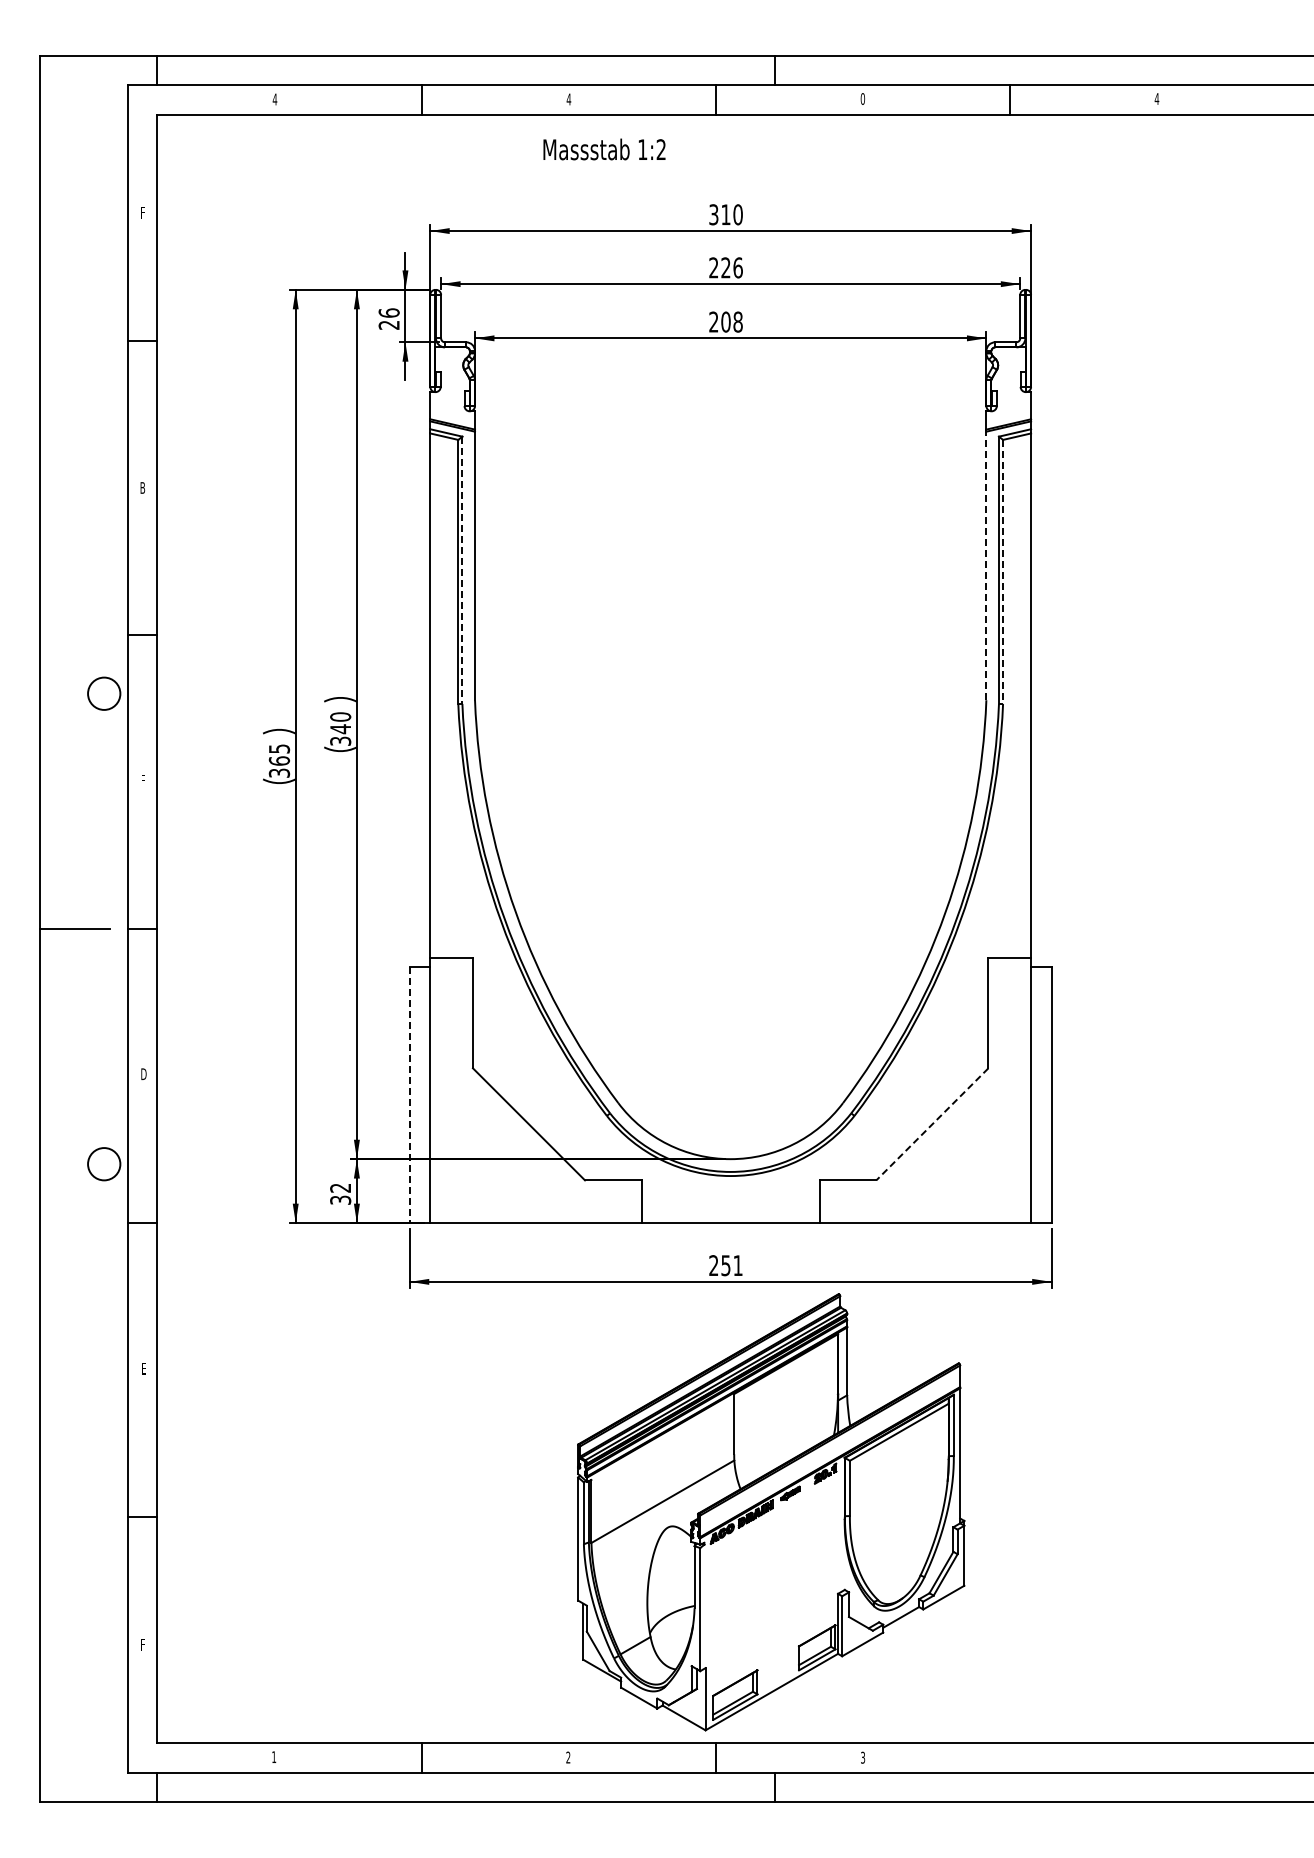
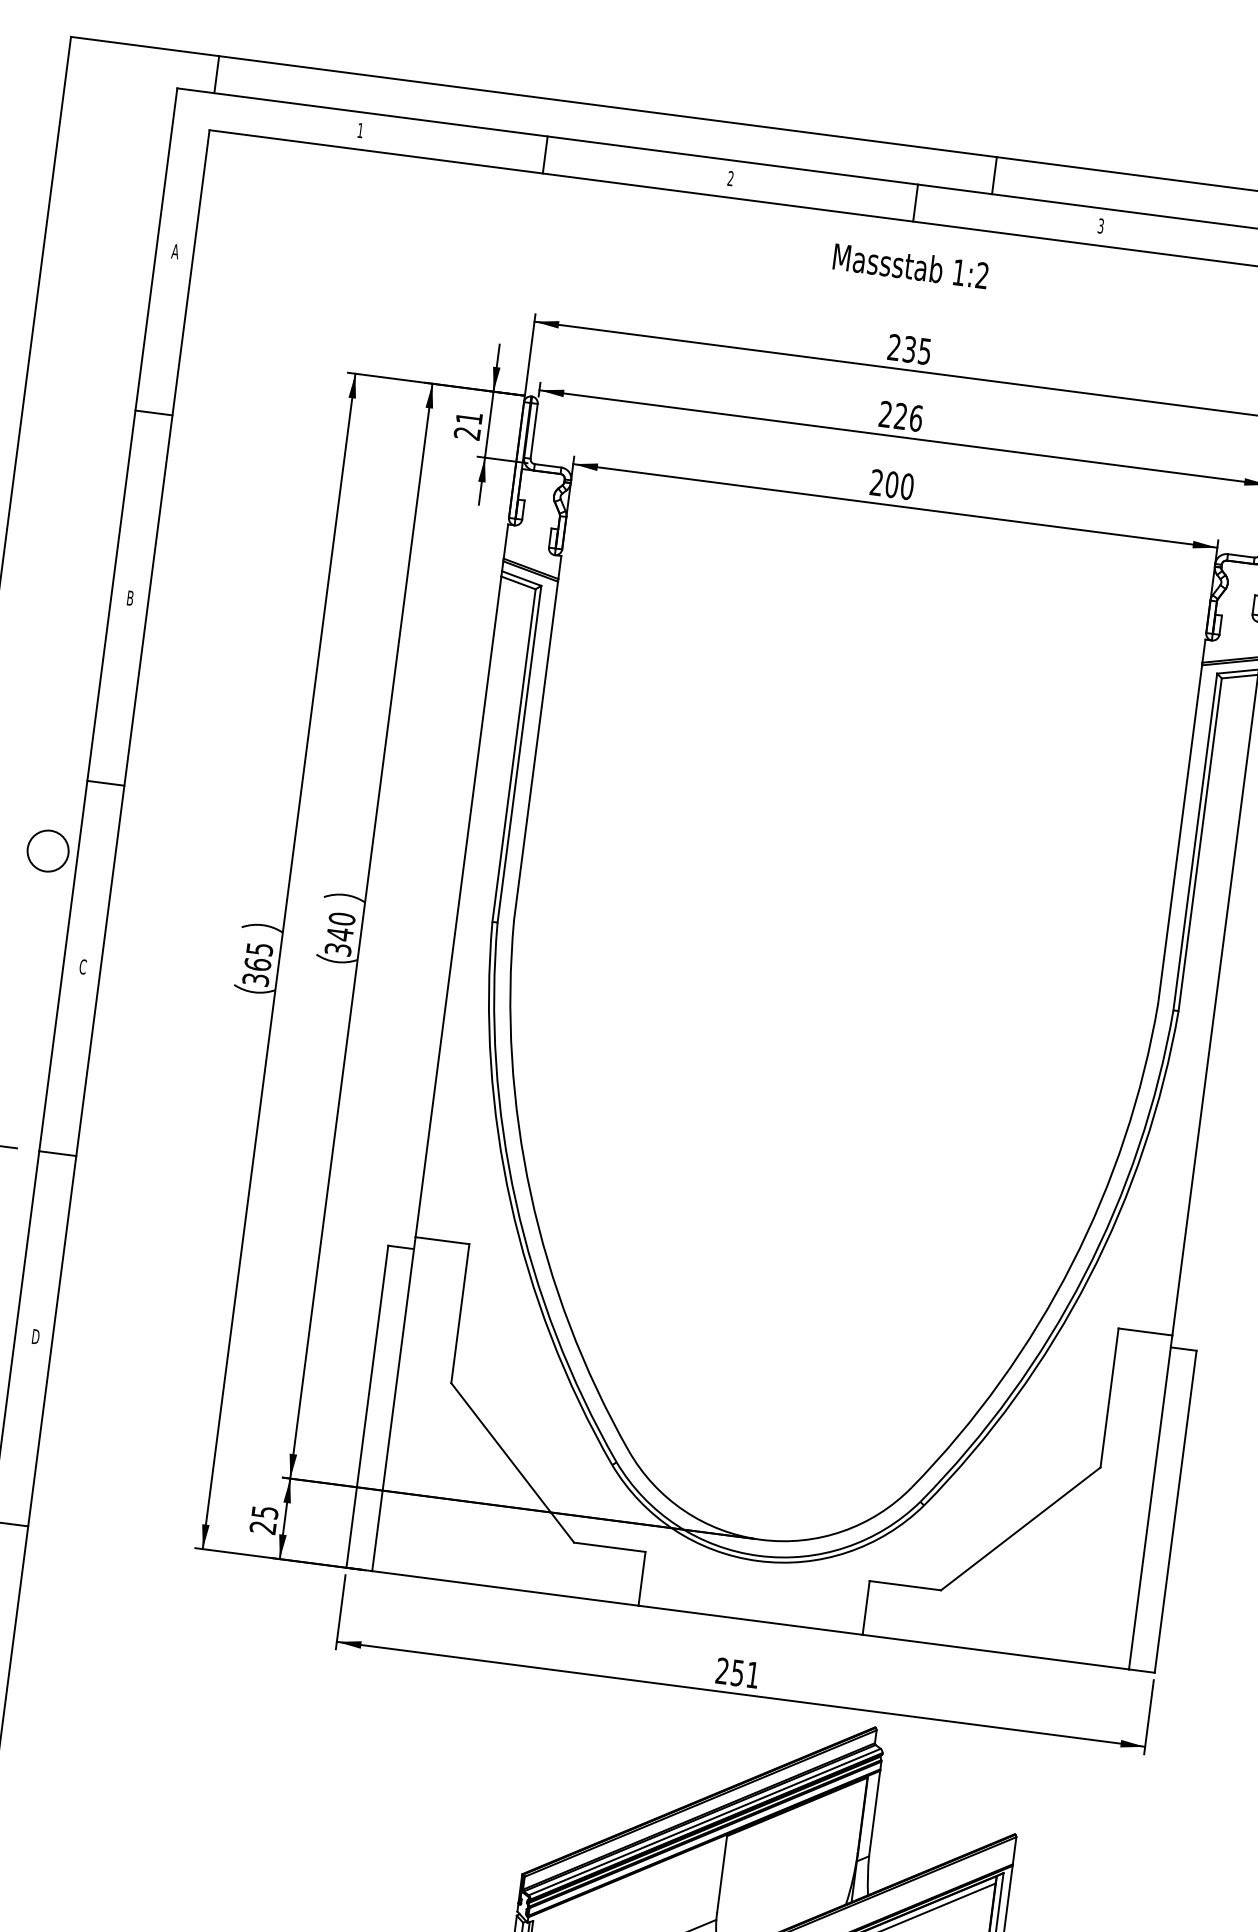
text: (862, 98) -> (1100, 225), 0 -> 3
text: (274, 99) -> (359, 130), 4 -> 1
text: (568, 99) -> (730, 178), 4 -> 2
text: (604, 149) -> (910, 266), moved
text: (142, 212) -> (175, 251), F -> A
text: (725, 214) -> (909, 349), 310 -> 235
text: (388, 312) -> (468, 417), 26 -> 21
text: (737, 321) -> (906, 485), 208 -> 200
line: (986, 565) -> (1180, 833), dashed -> solid
line: (462, 570) -> (519, 754), dashed -> solid
line: (1003, 572) -> (1200, 845), dashed -> solid
text: (142, 780) -> (82, 966), F -> C
line: (409, 1095) -> (366, 1407), dashed -> solid
line: (932, 1124) -> (1020, 1529), dashed -> solid
text: (340, 1193) -> (263, 1519), 32 -> 25

